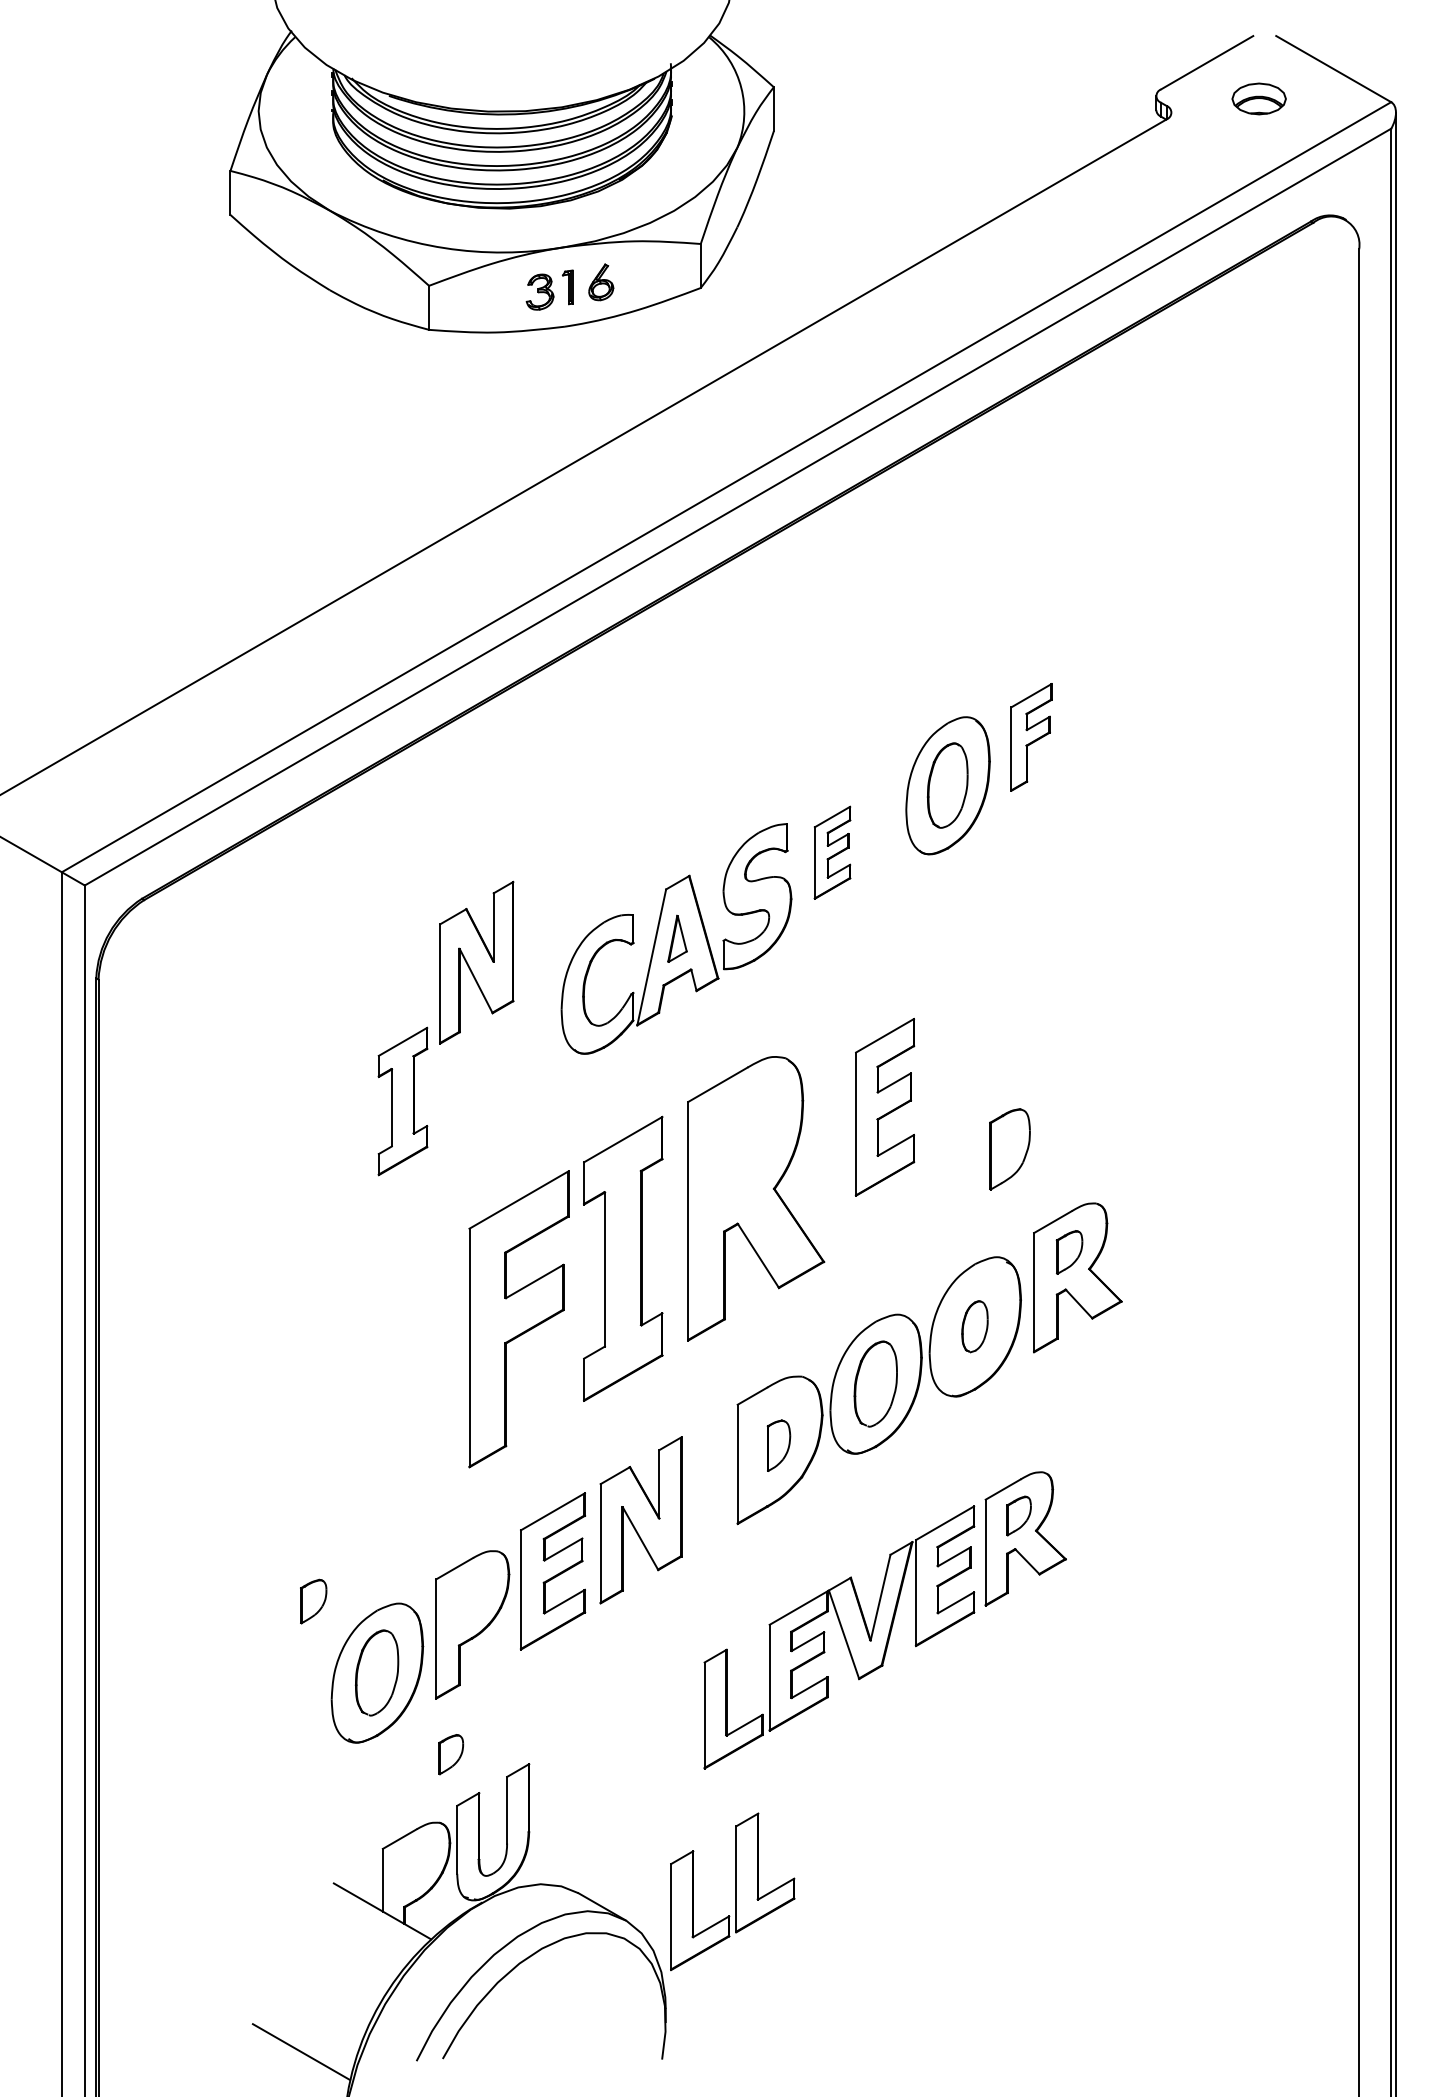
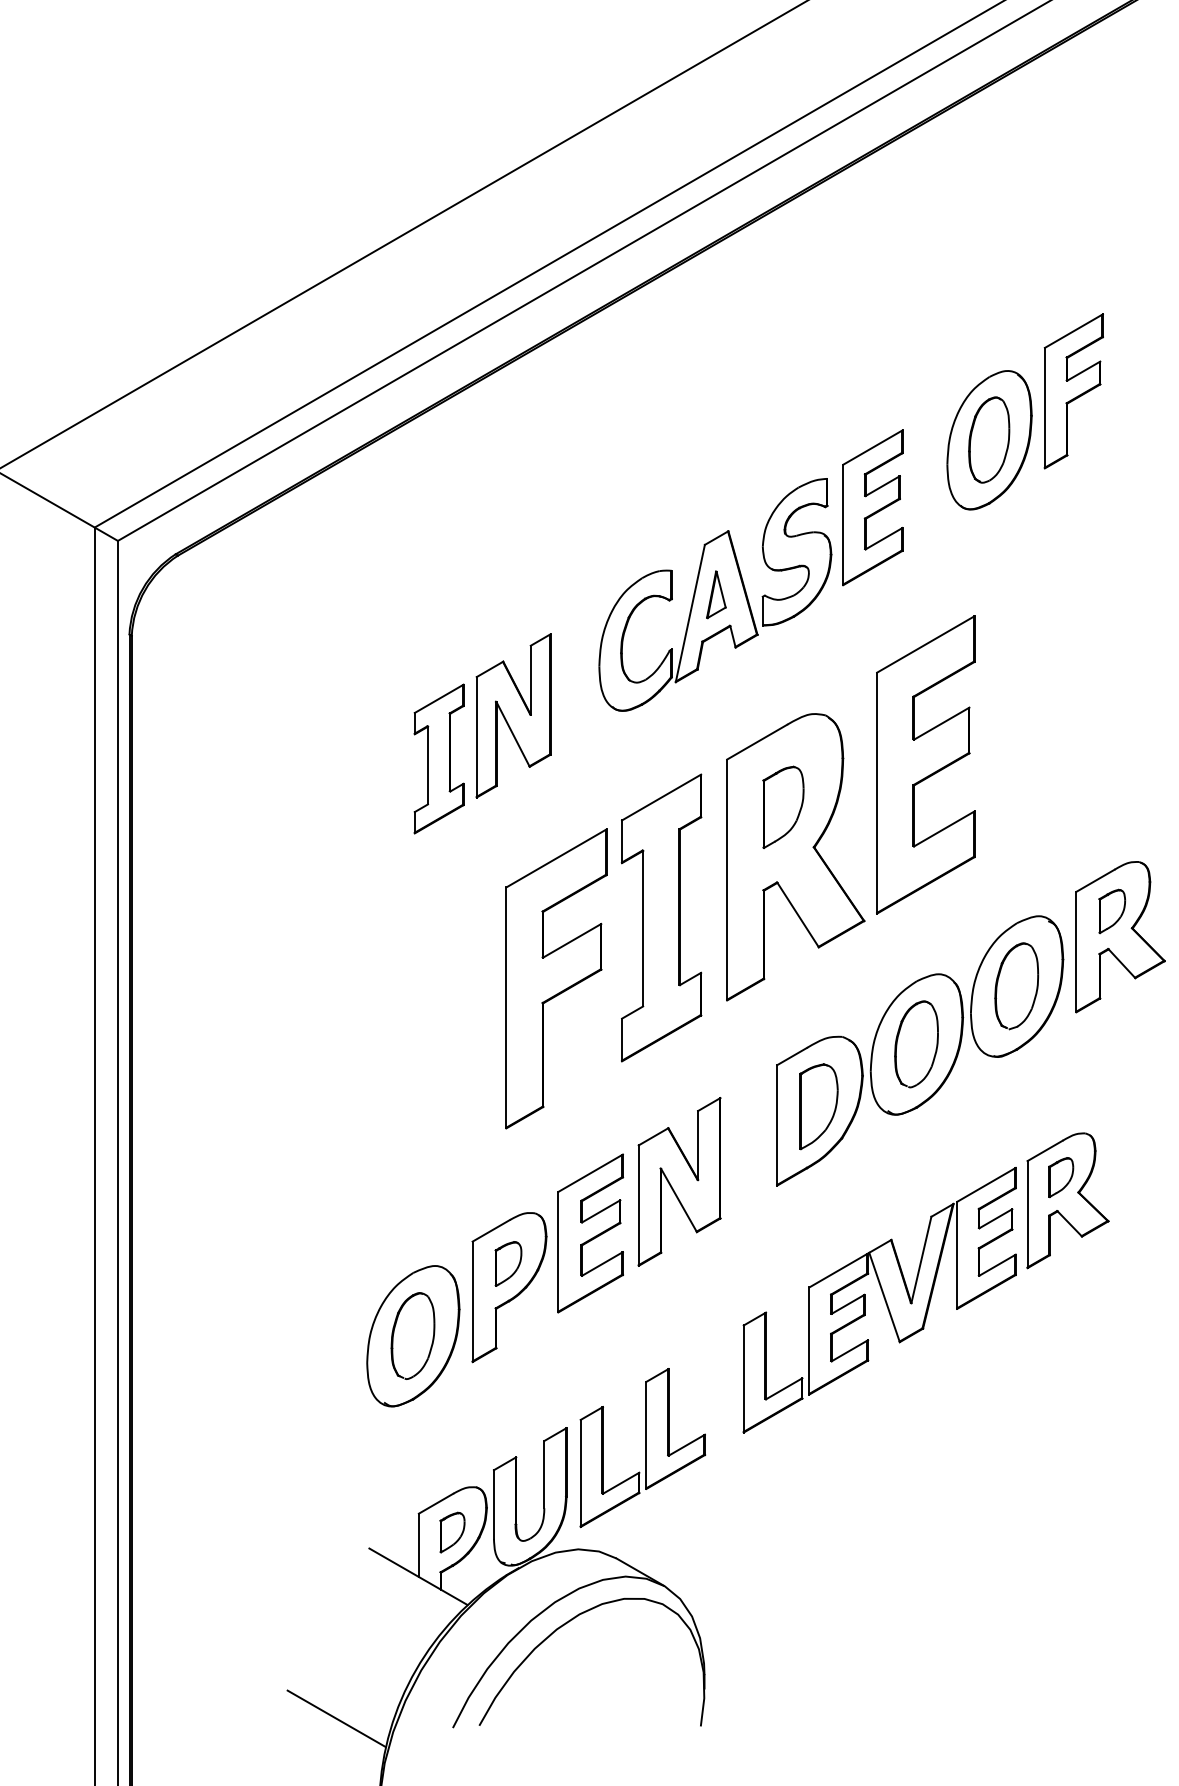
part: (1031, 737) -> (1073, 391), size x1.43
part: (832, 852) -> (872, 507), size x1.67
part: (476, 962) -> (513, 715), moved
part: (884, 1107) -> (925, 765), size x1.67
part: (1009, 1149) -> (782, 807), moved
part: (974, 1326) -> (1016, 986), size x1.67
part: (778, 1445) -> (818, 1106), size x1.67
part: (313, 1601) -> (508, 1263), moved
part: (451, 1754) -> (452, 1532), moved
part: (732, 1891) -> (642, 1447), moved

